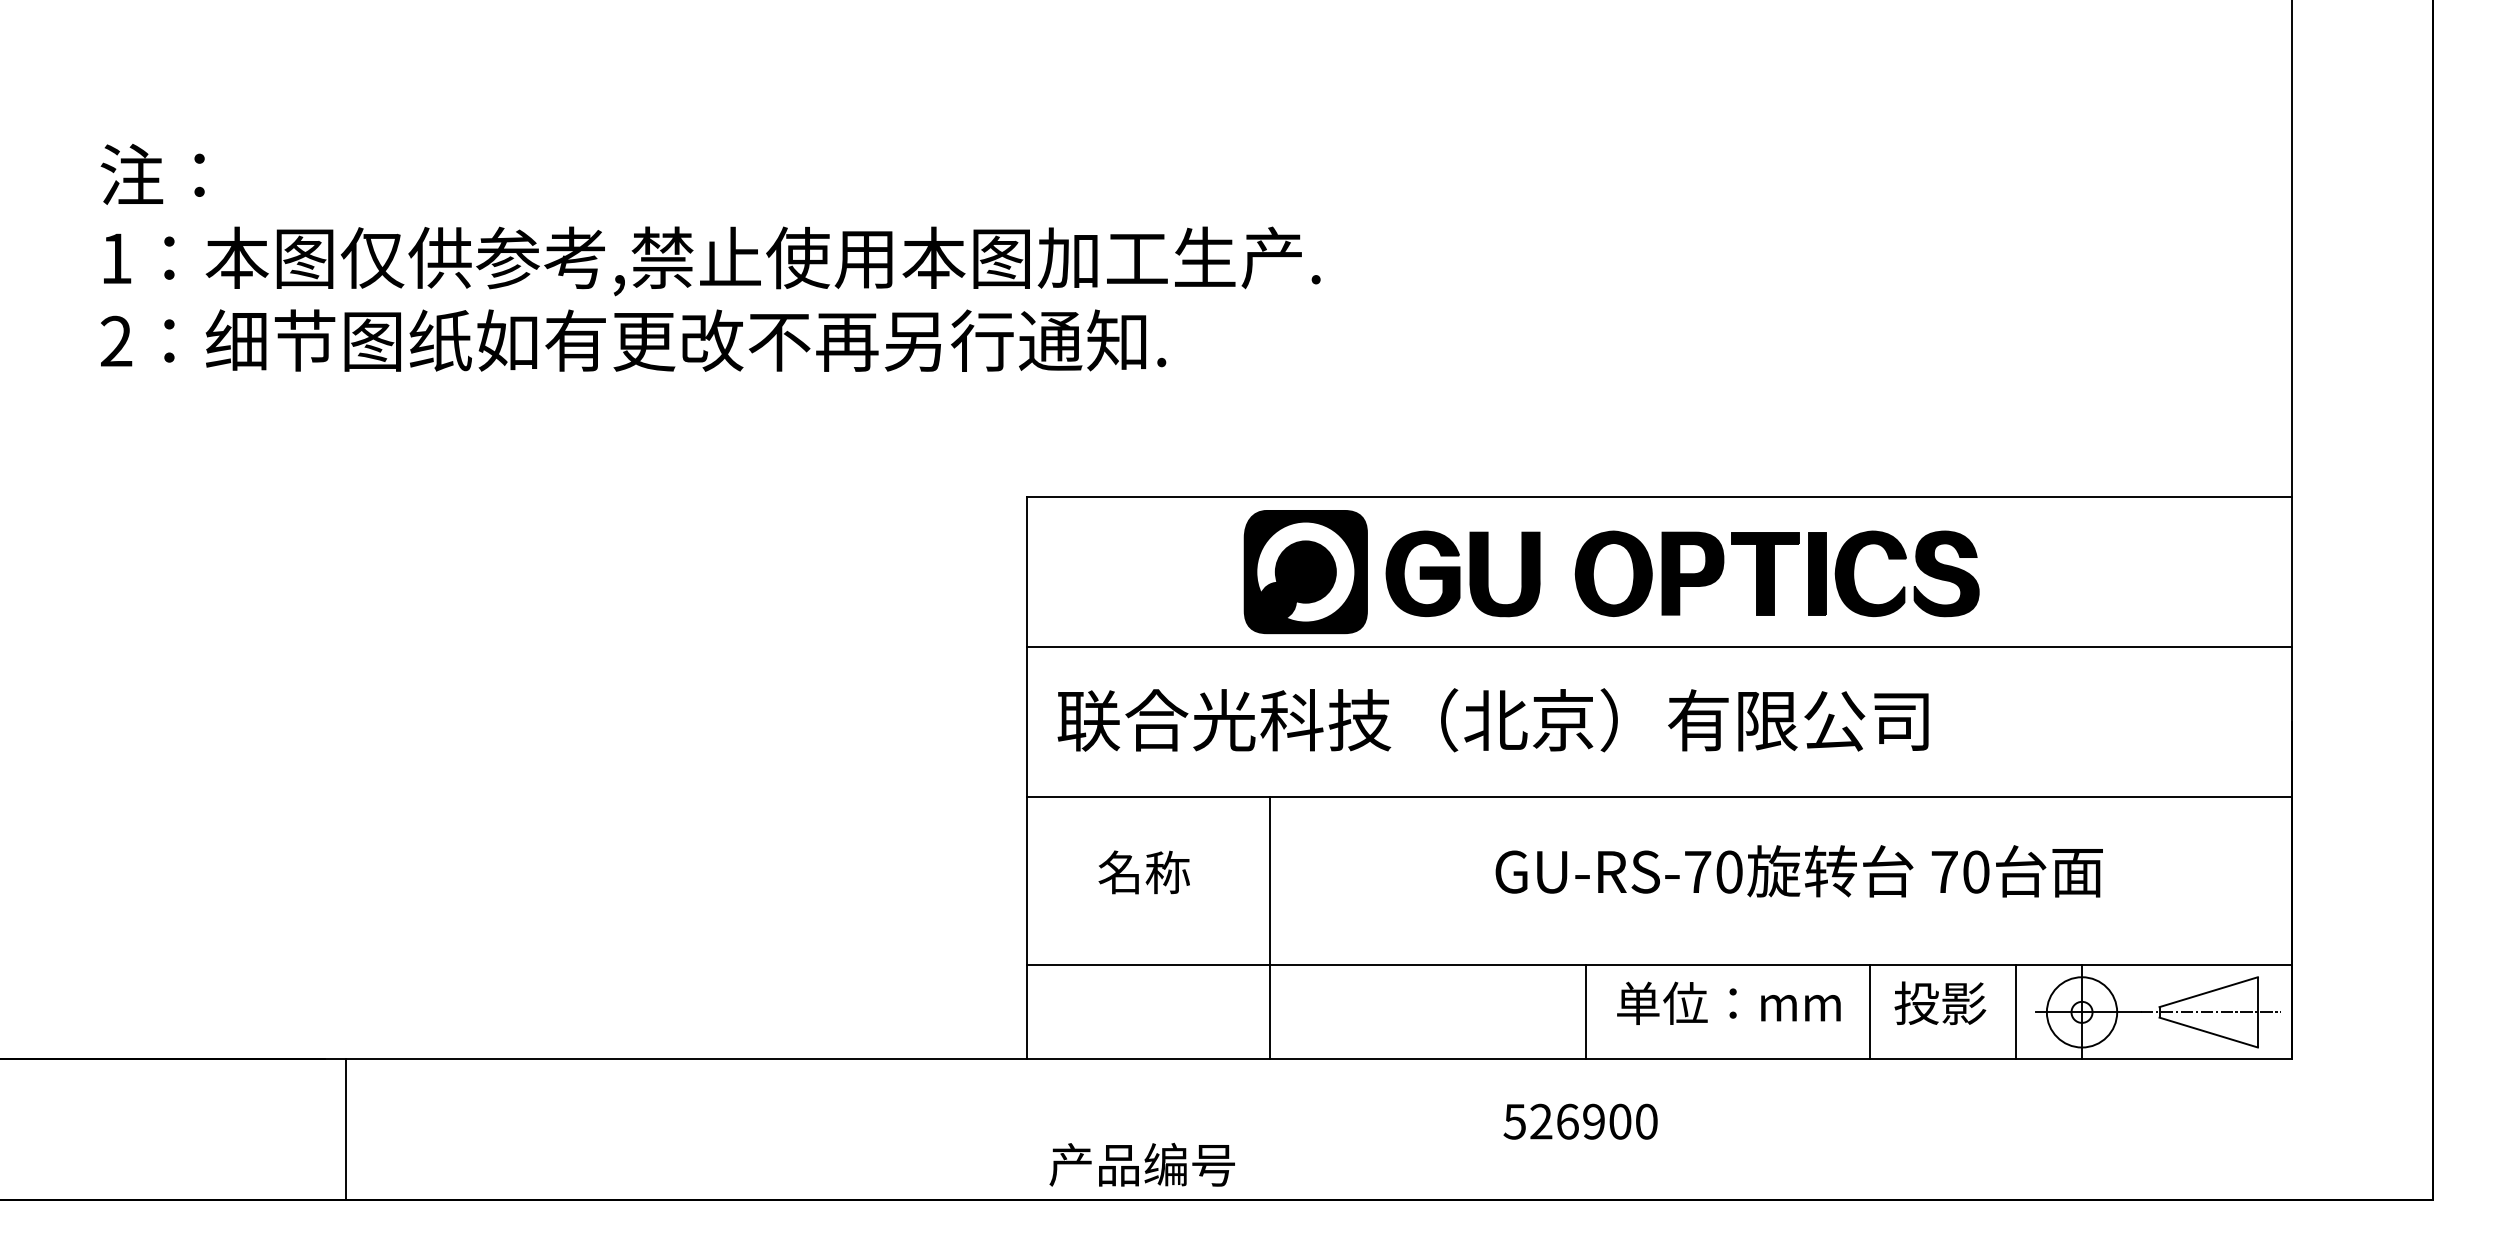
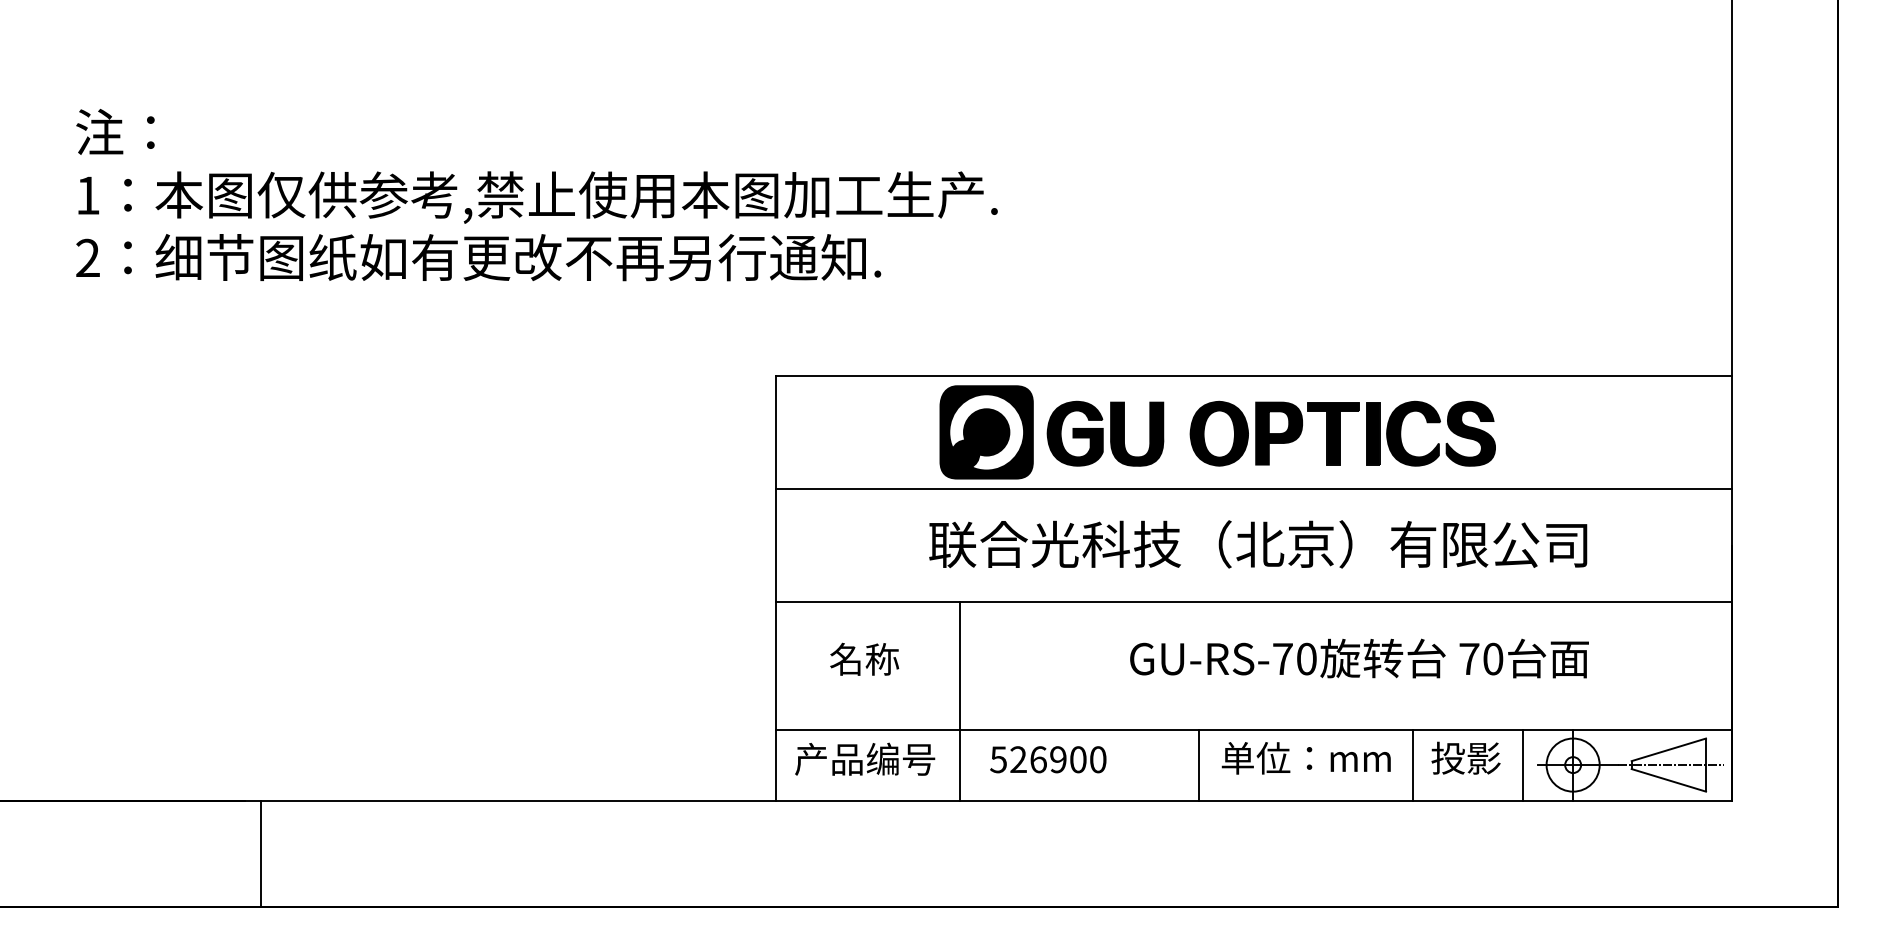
text: (1493, 720) -> (1258, 544), moved
text: (1580, 1121) -> (1048, 759), moved
text: (1142, 1163) -> (865, 758), moved

